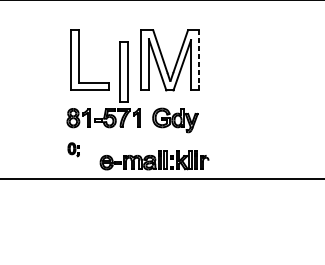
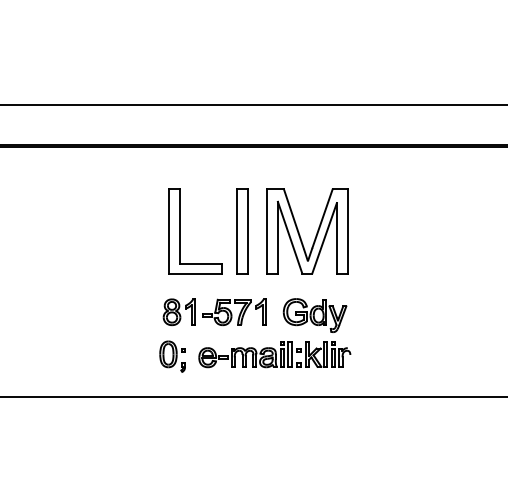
line: (198, 59) -> (347, 230), dashed -> solid
part: (123, 71) -> (242, 231), moved
part: (73, 149) -> (172, 356), size x1.67
part: (154, 160) -> (274, 354), moved

